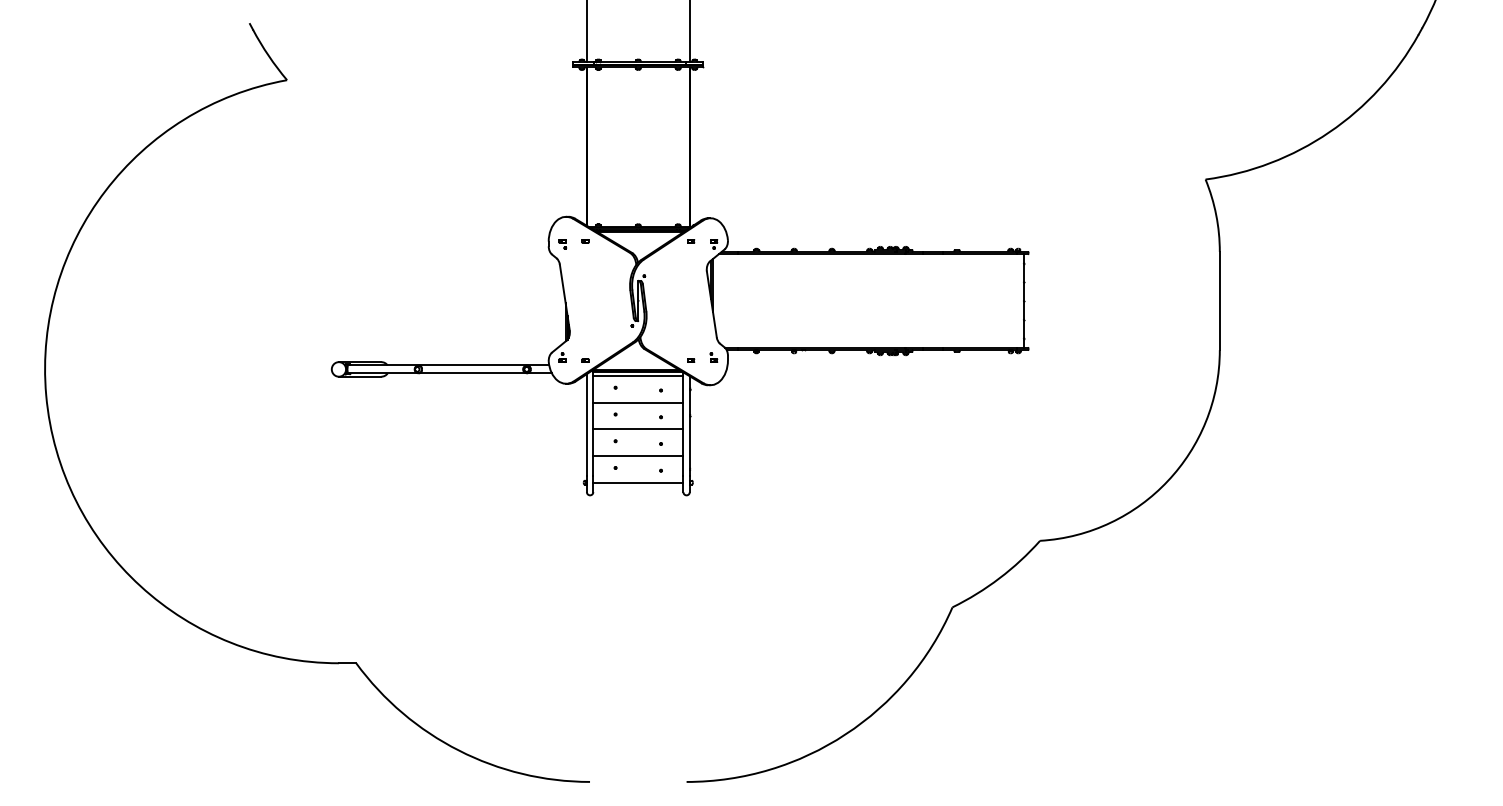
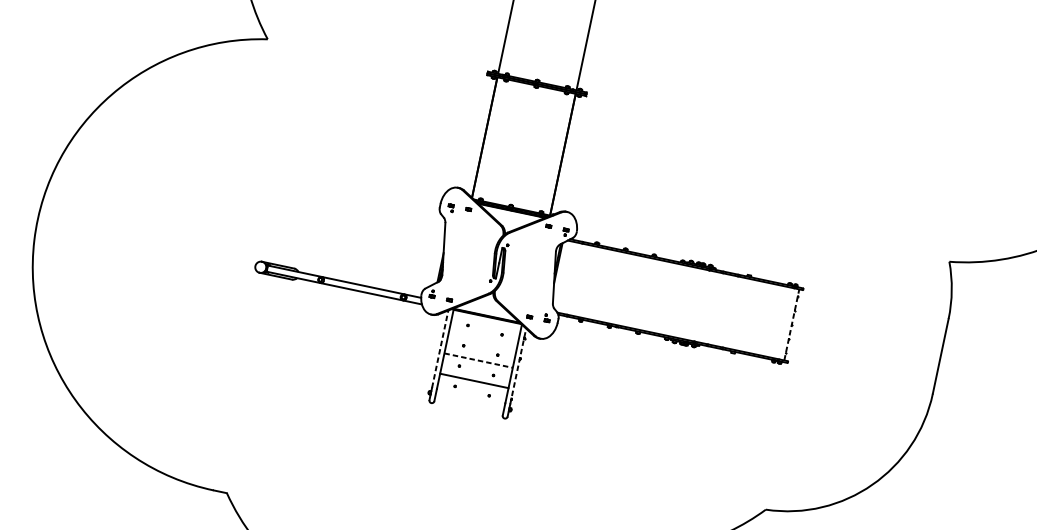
line: (1023, 301) -> (791, 325), solid -> dashed
line: (638, 375) -> (487, 319), removed
line: (638, 402) -> (483, 340), removed
line: (586, 425) -> (439, 349), solid -> dashed
line: (689, 426) -> (517, 366), solid -> dashed
line: (638, 429) -> (478, 360), solid -> dashed
line: (638, 482) -> (470, 401), removed

